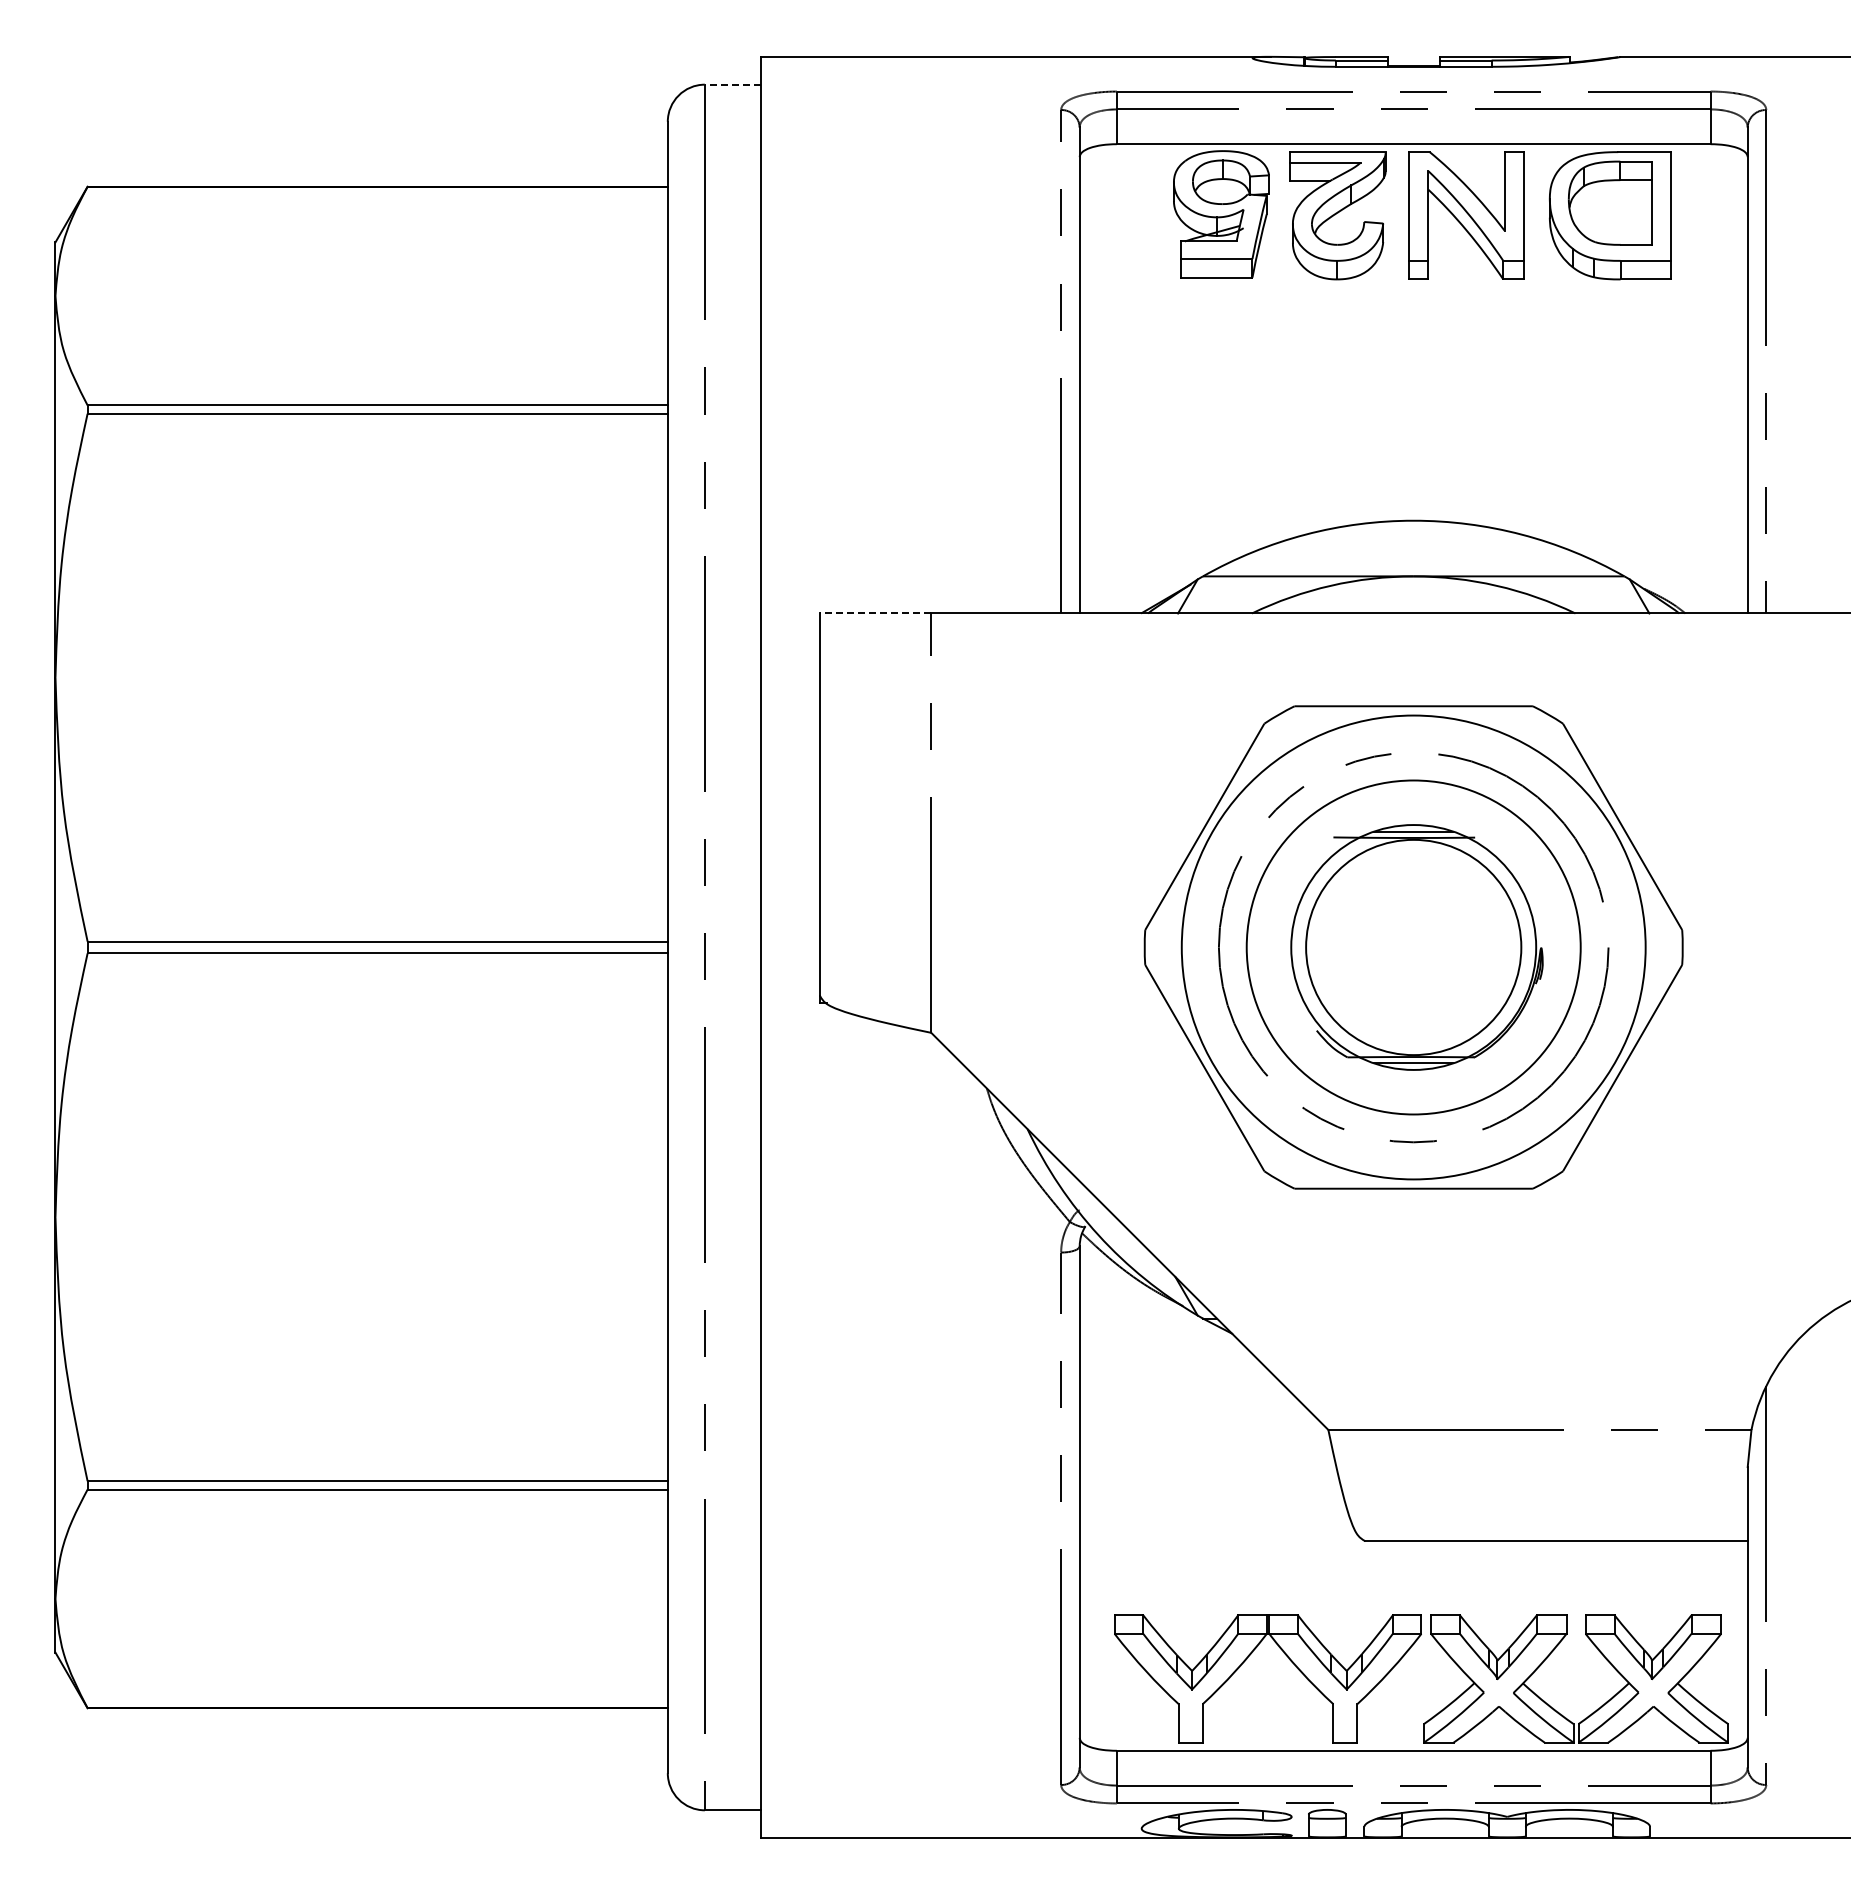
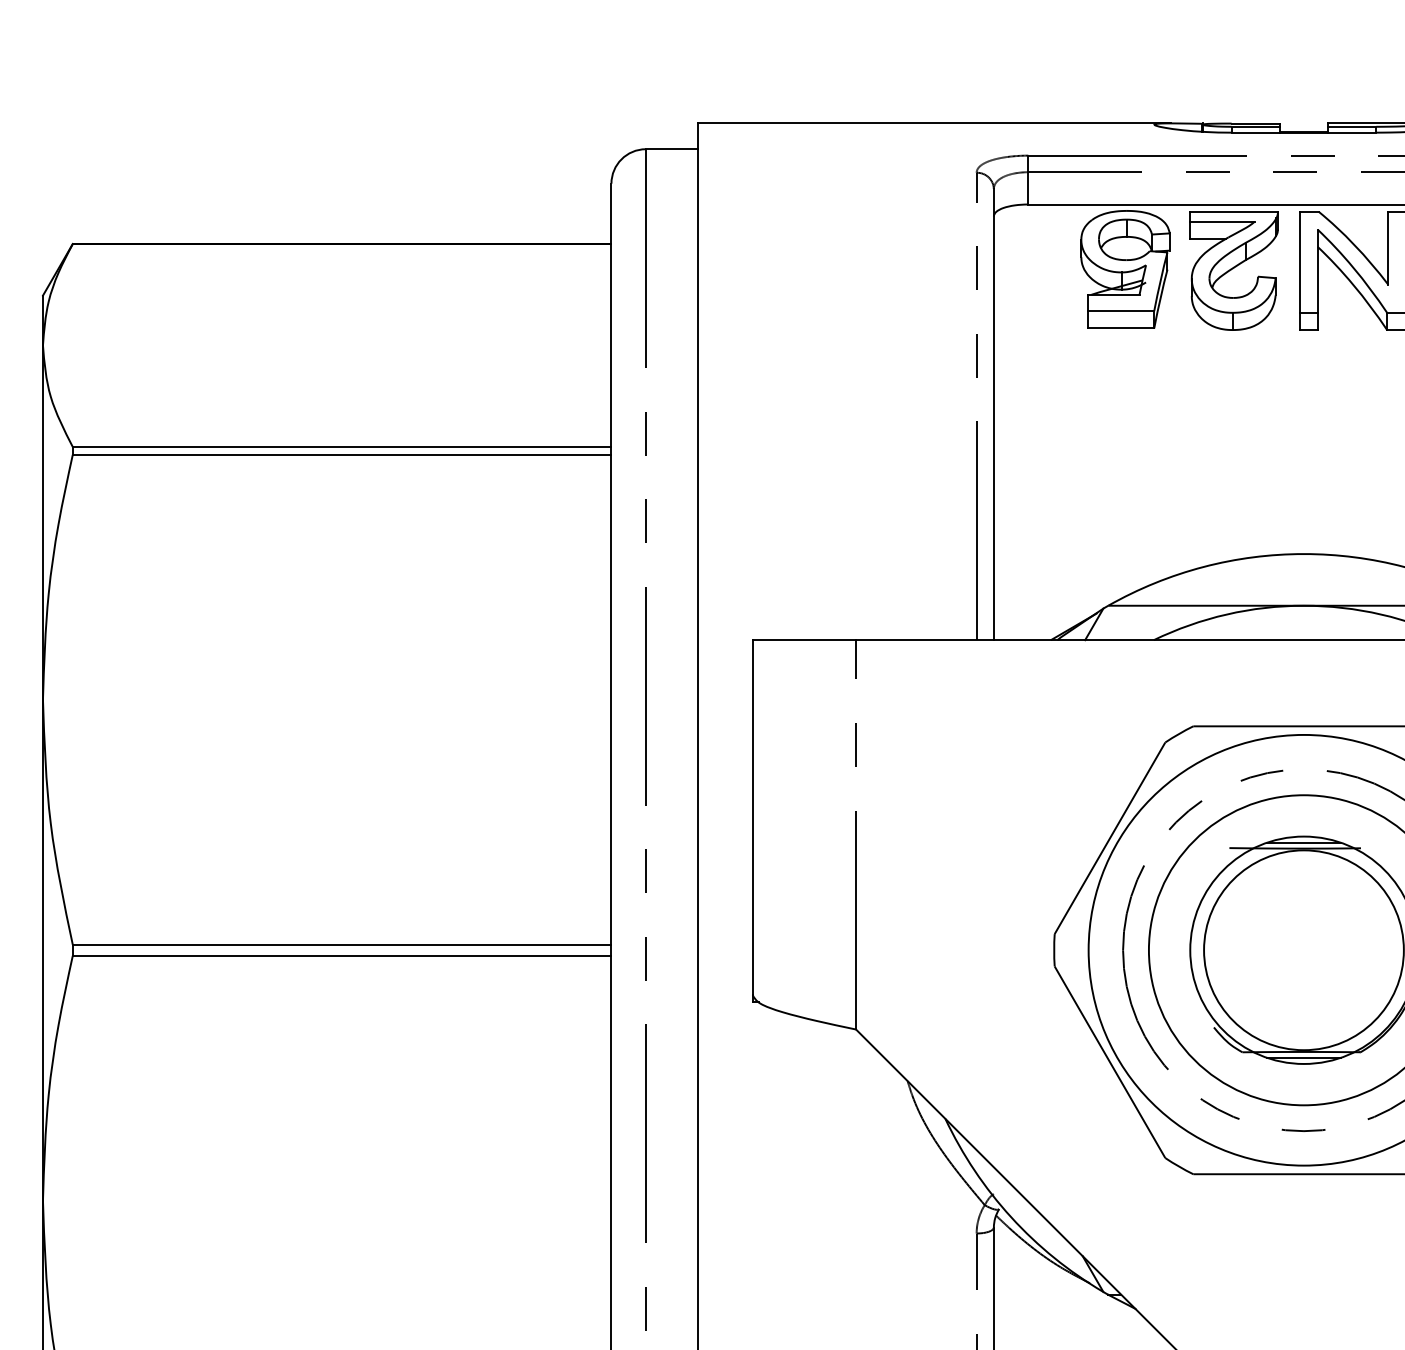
line: (732, 84) -> (671, 149), dashed -> solid
line: (875, 613) -> (804, 640), dashed -> solid

